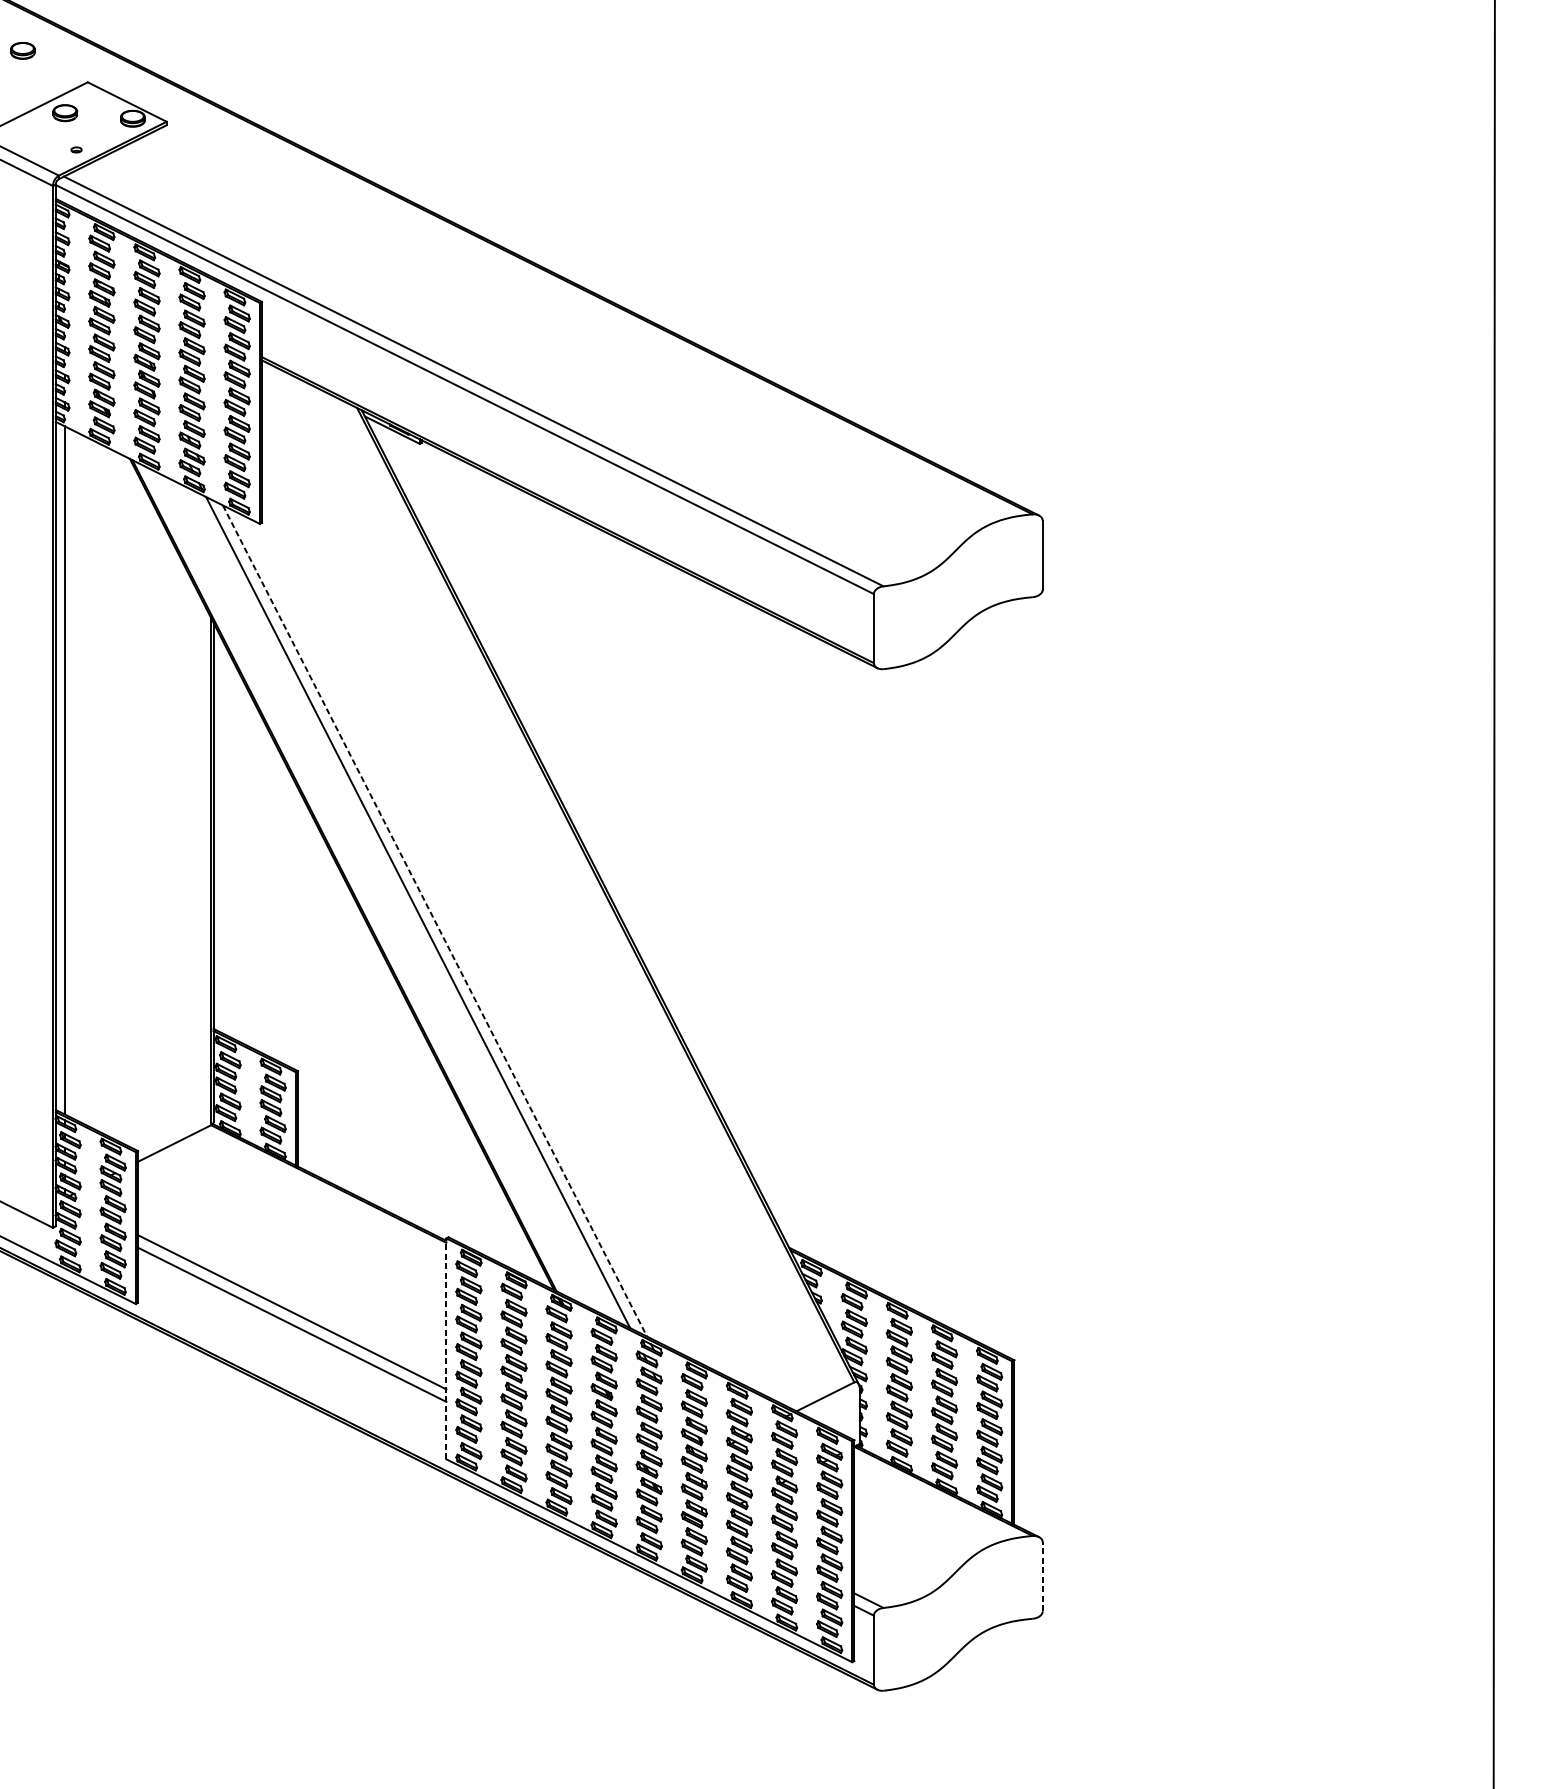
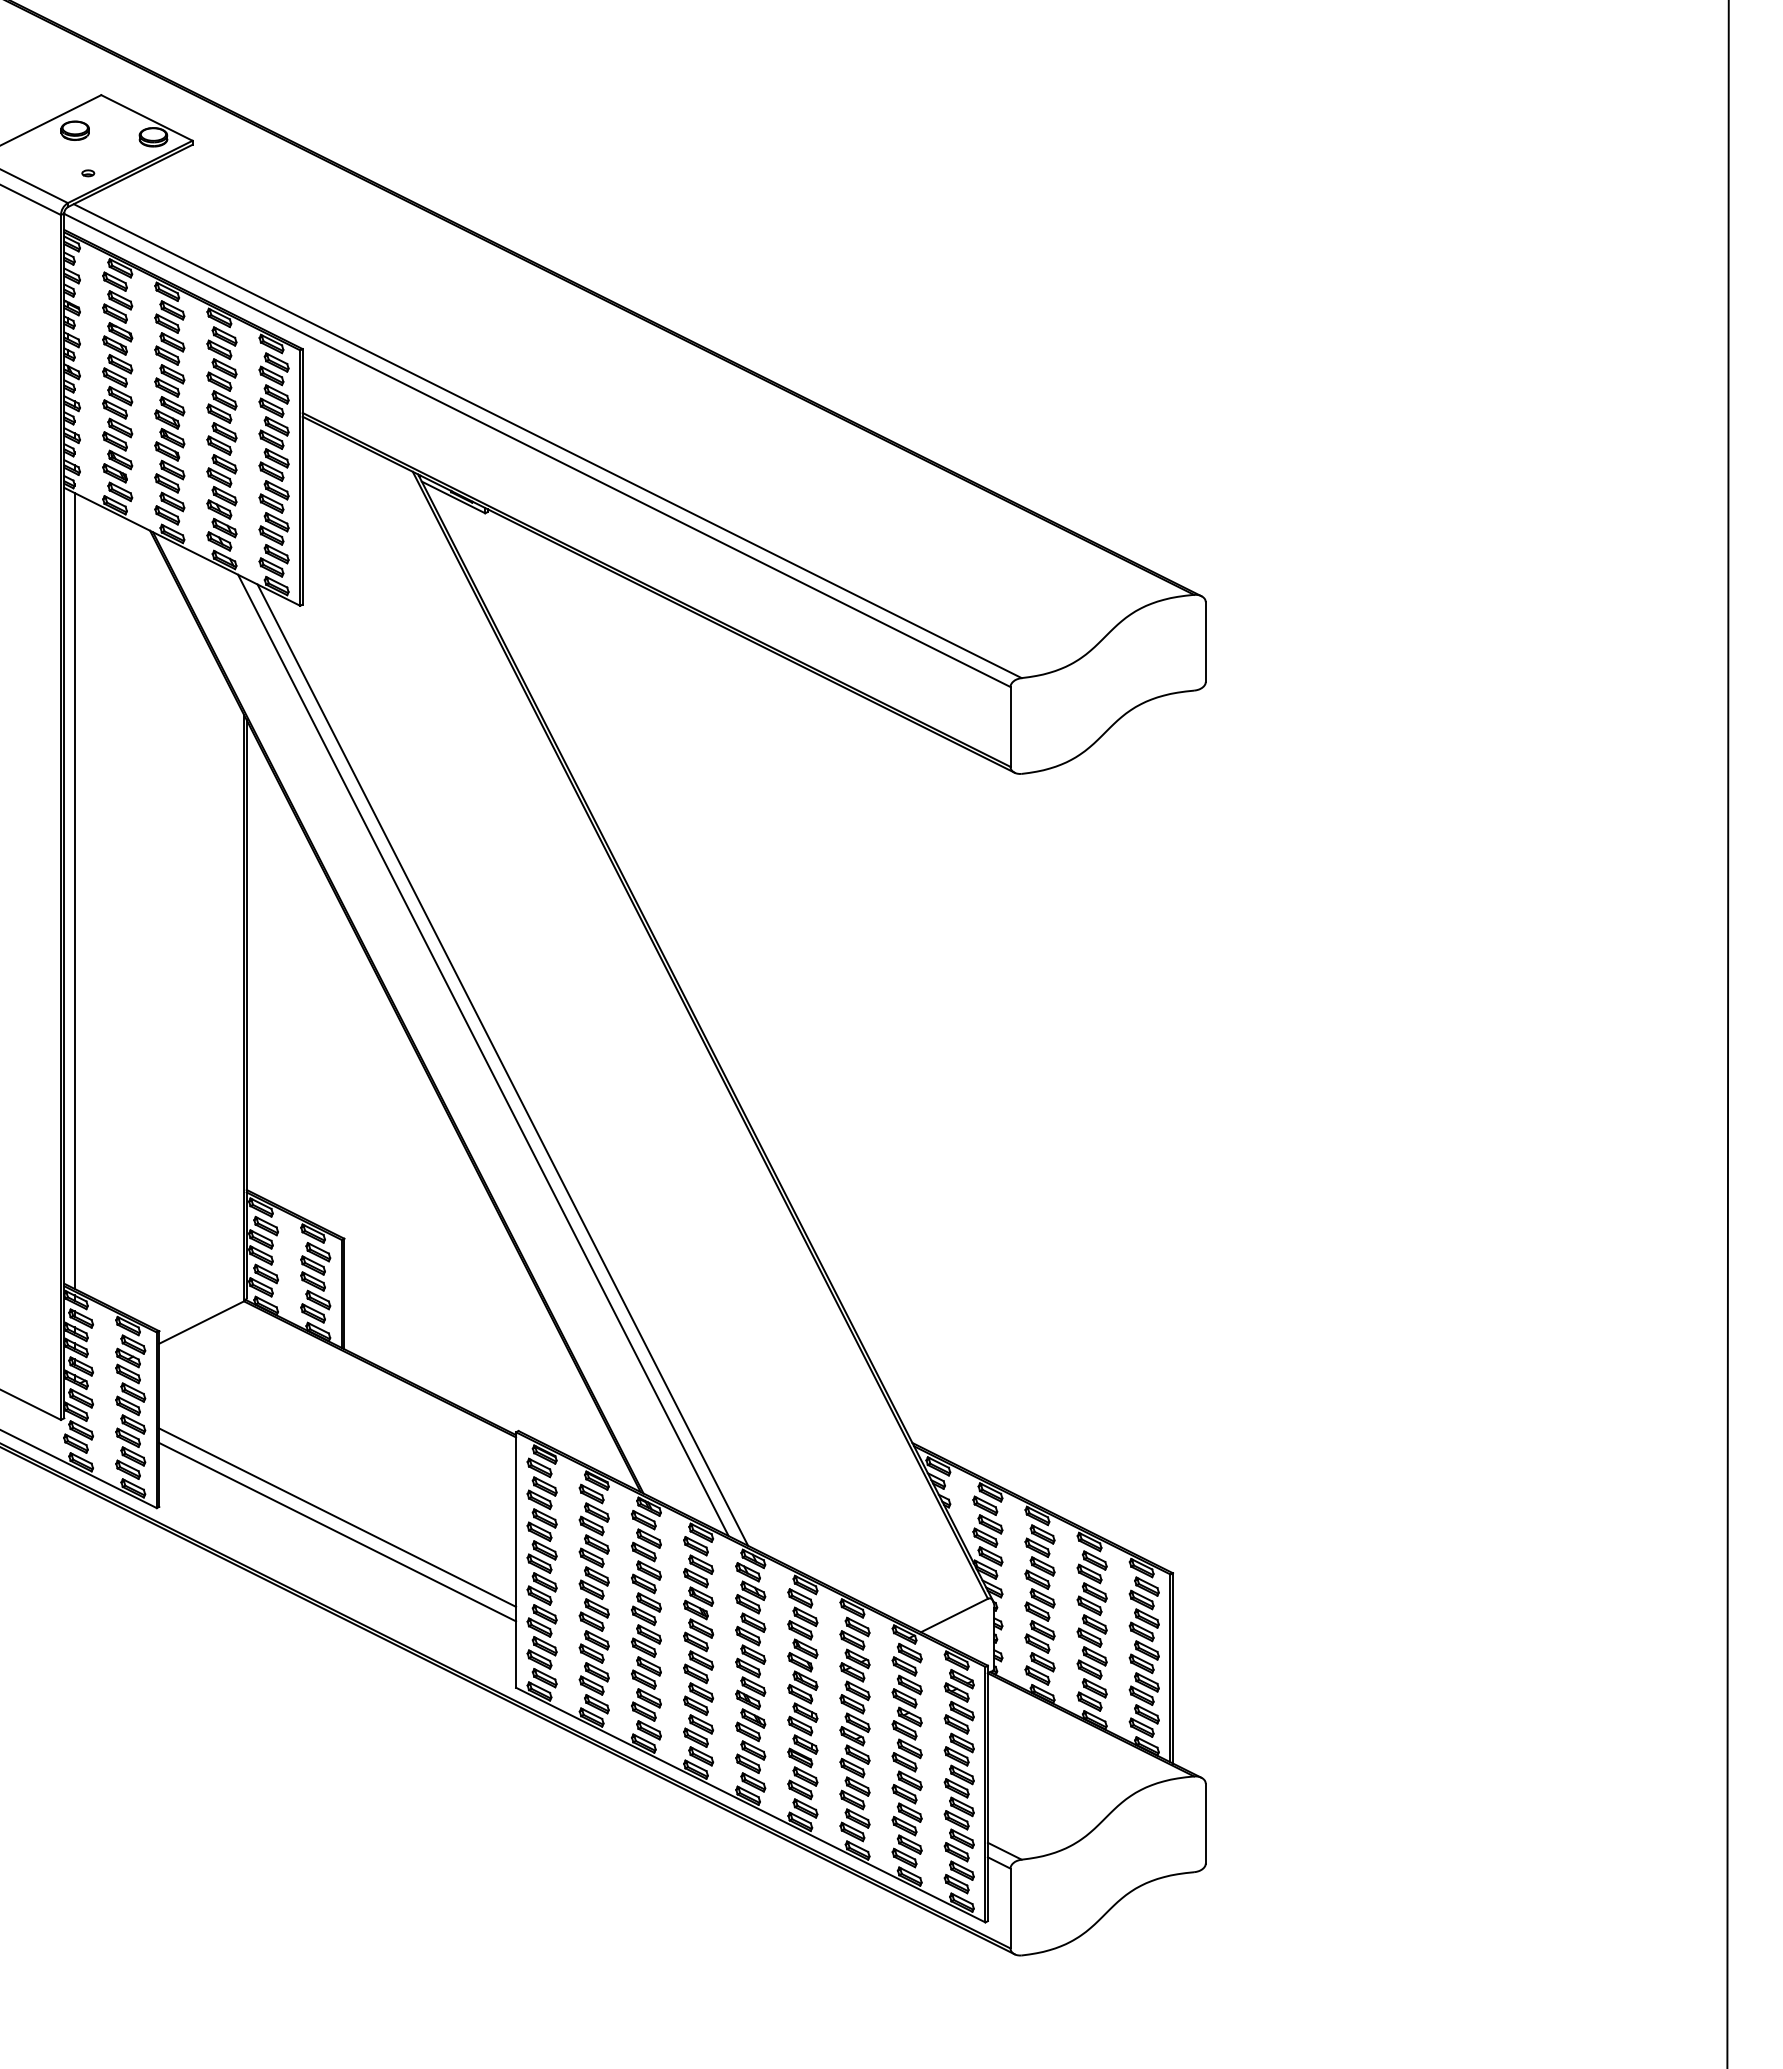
part: (22, 50) -> (25, 58), removed
line: (434, 921) -> (502, 1065), dashed -> solid
line: (446, 1349) -> (516, 1560), dashed -> solid
line: (1042, 1576) -> (1205, 1823), dashed -> solid

